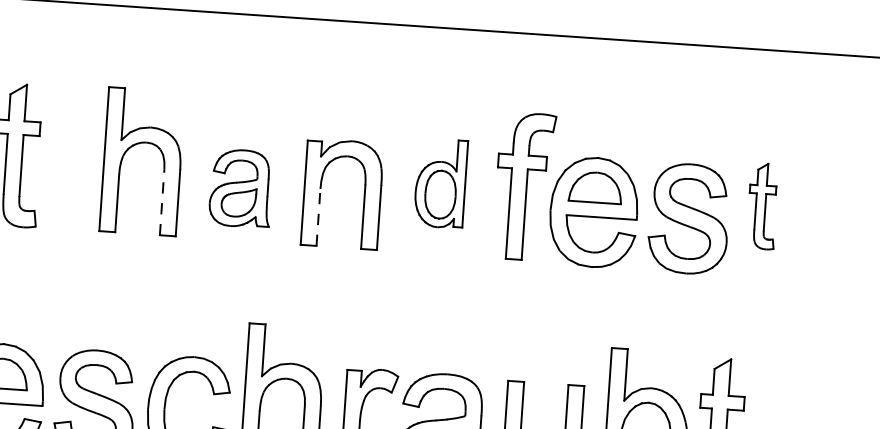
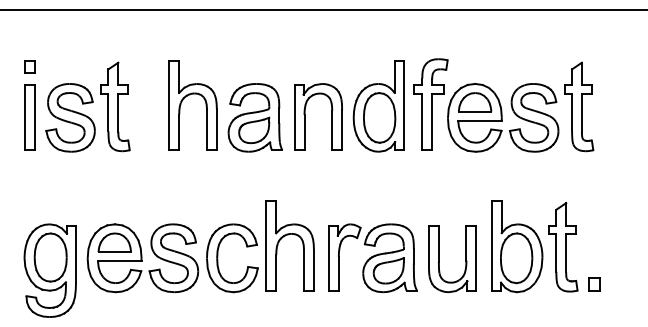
part: (440, 183) -> (378, 106), size x1.67
part: (239, 187) -> (254, 117), size x1.43
line: (161, 201) -> (206, 129), dashed -> solid
part: (763, 205) -> (579, 106), size x1.67
line: (318, 217) -> (304, 132), dashed -> solid

